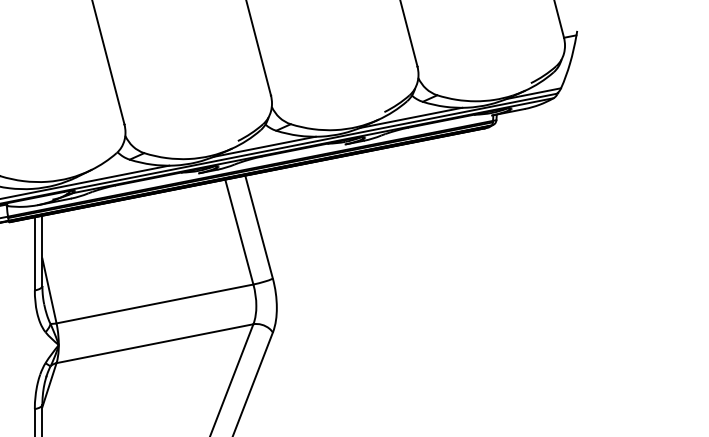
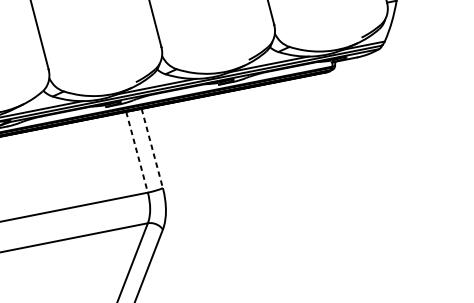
line: (259, 227) -> (152, 148), solid -> dashed
line: (239, 232) -> (137, 152), solid -> dashed

